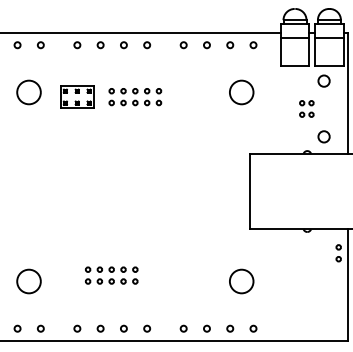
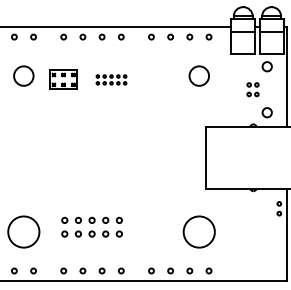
part: (135, 96) -> (111, 79), size x0.7
part: (111, 274) -> (91, 226), size x1.4
circle: (28, 280) -> (23, 231), size x1.6
circle: (241, 280) -> (199, 231), size x1.6

